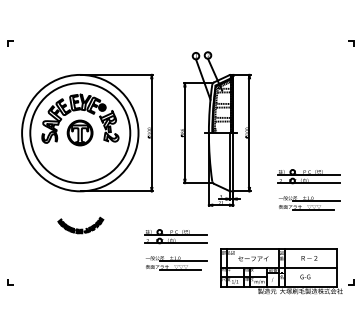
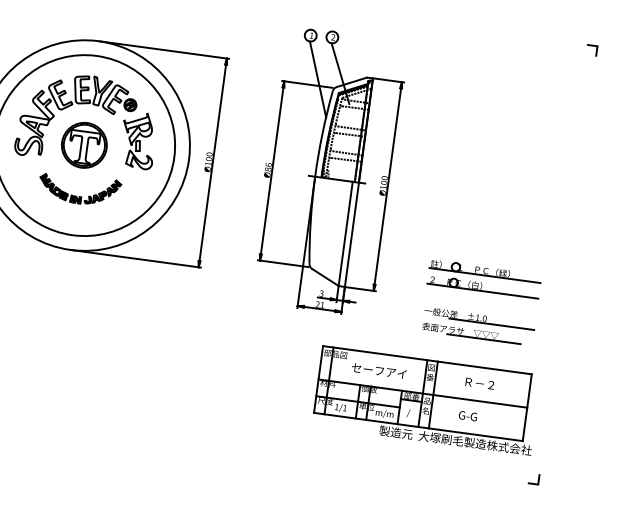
part: (80, 225) -> (79, 189), moved
part: (175, 249) -> (227, 377), removed
part: (281, 271) -> (426, 400), moved

